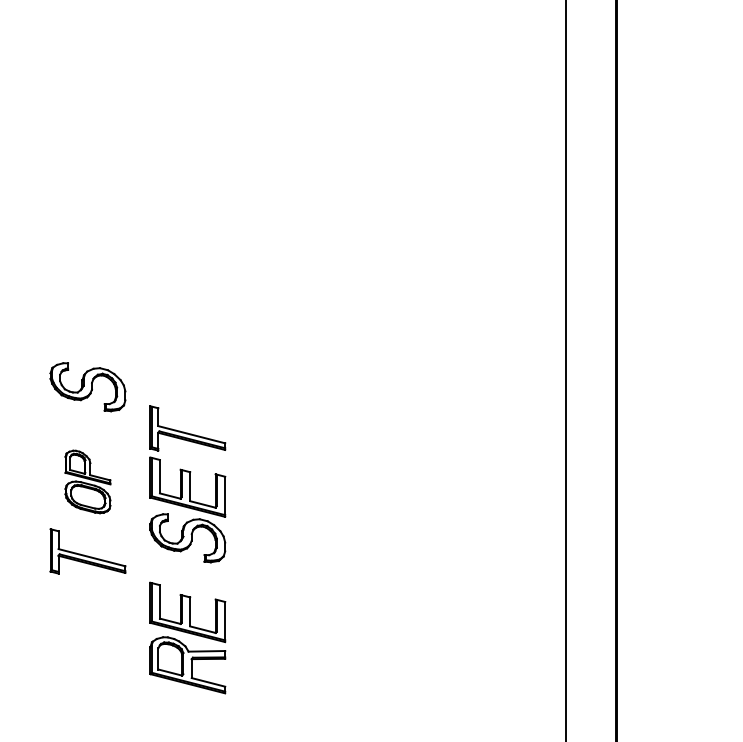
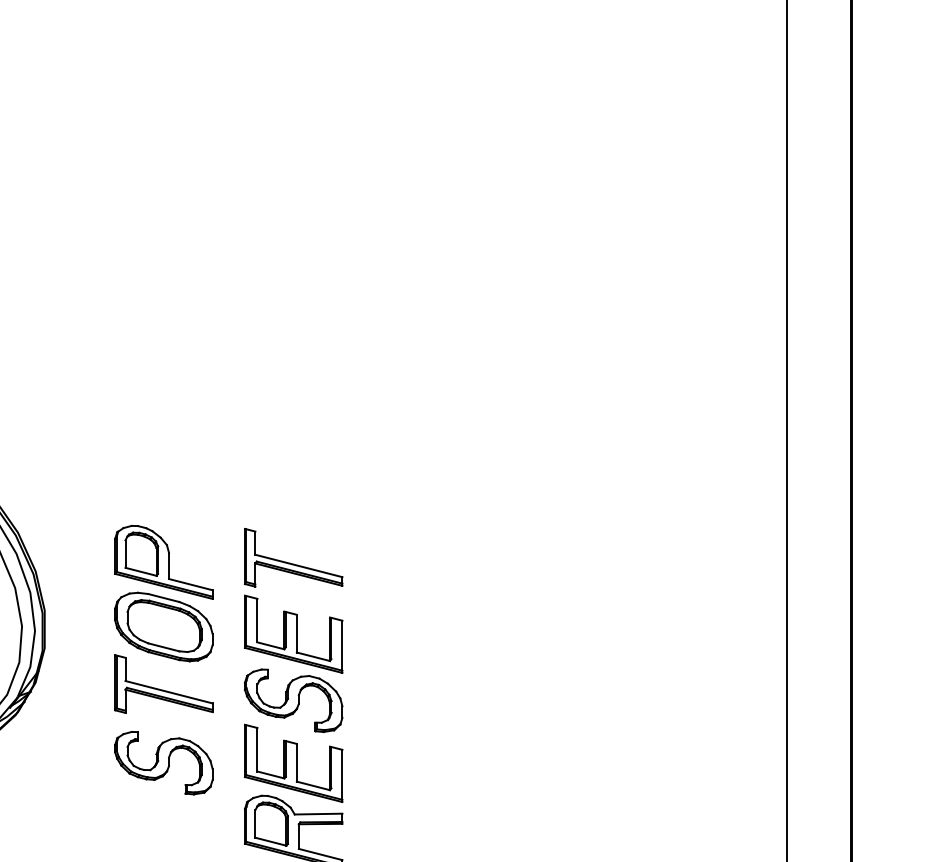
part: (87, 387) -> (163, 763), moved
part: (87, 481) -> (163, 593), size x1.67
part: (187, 484) -> (293, 630), moved

